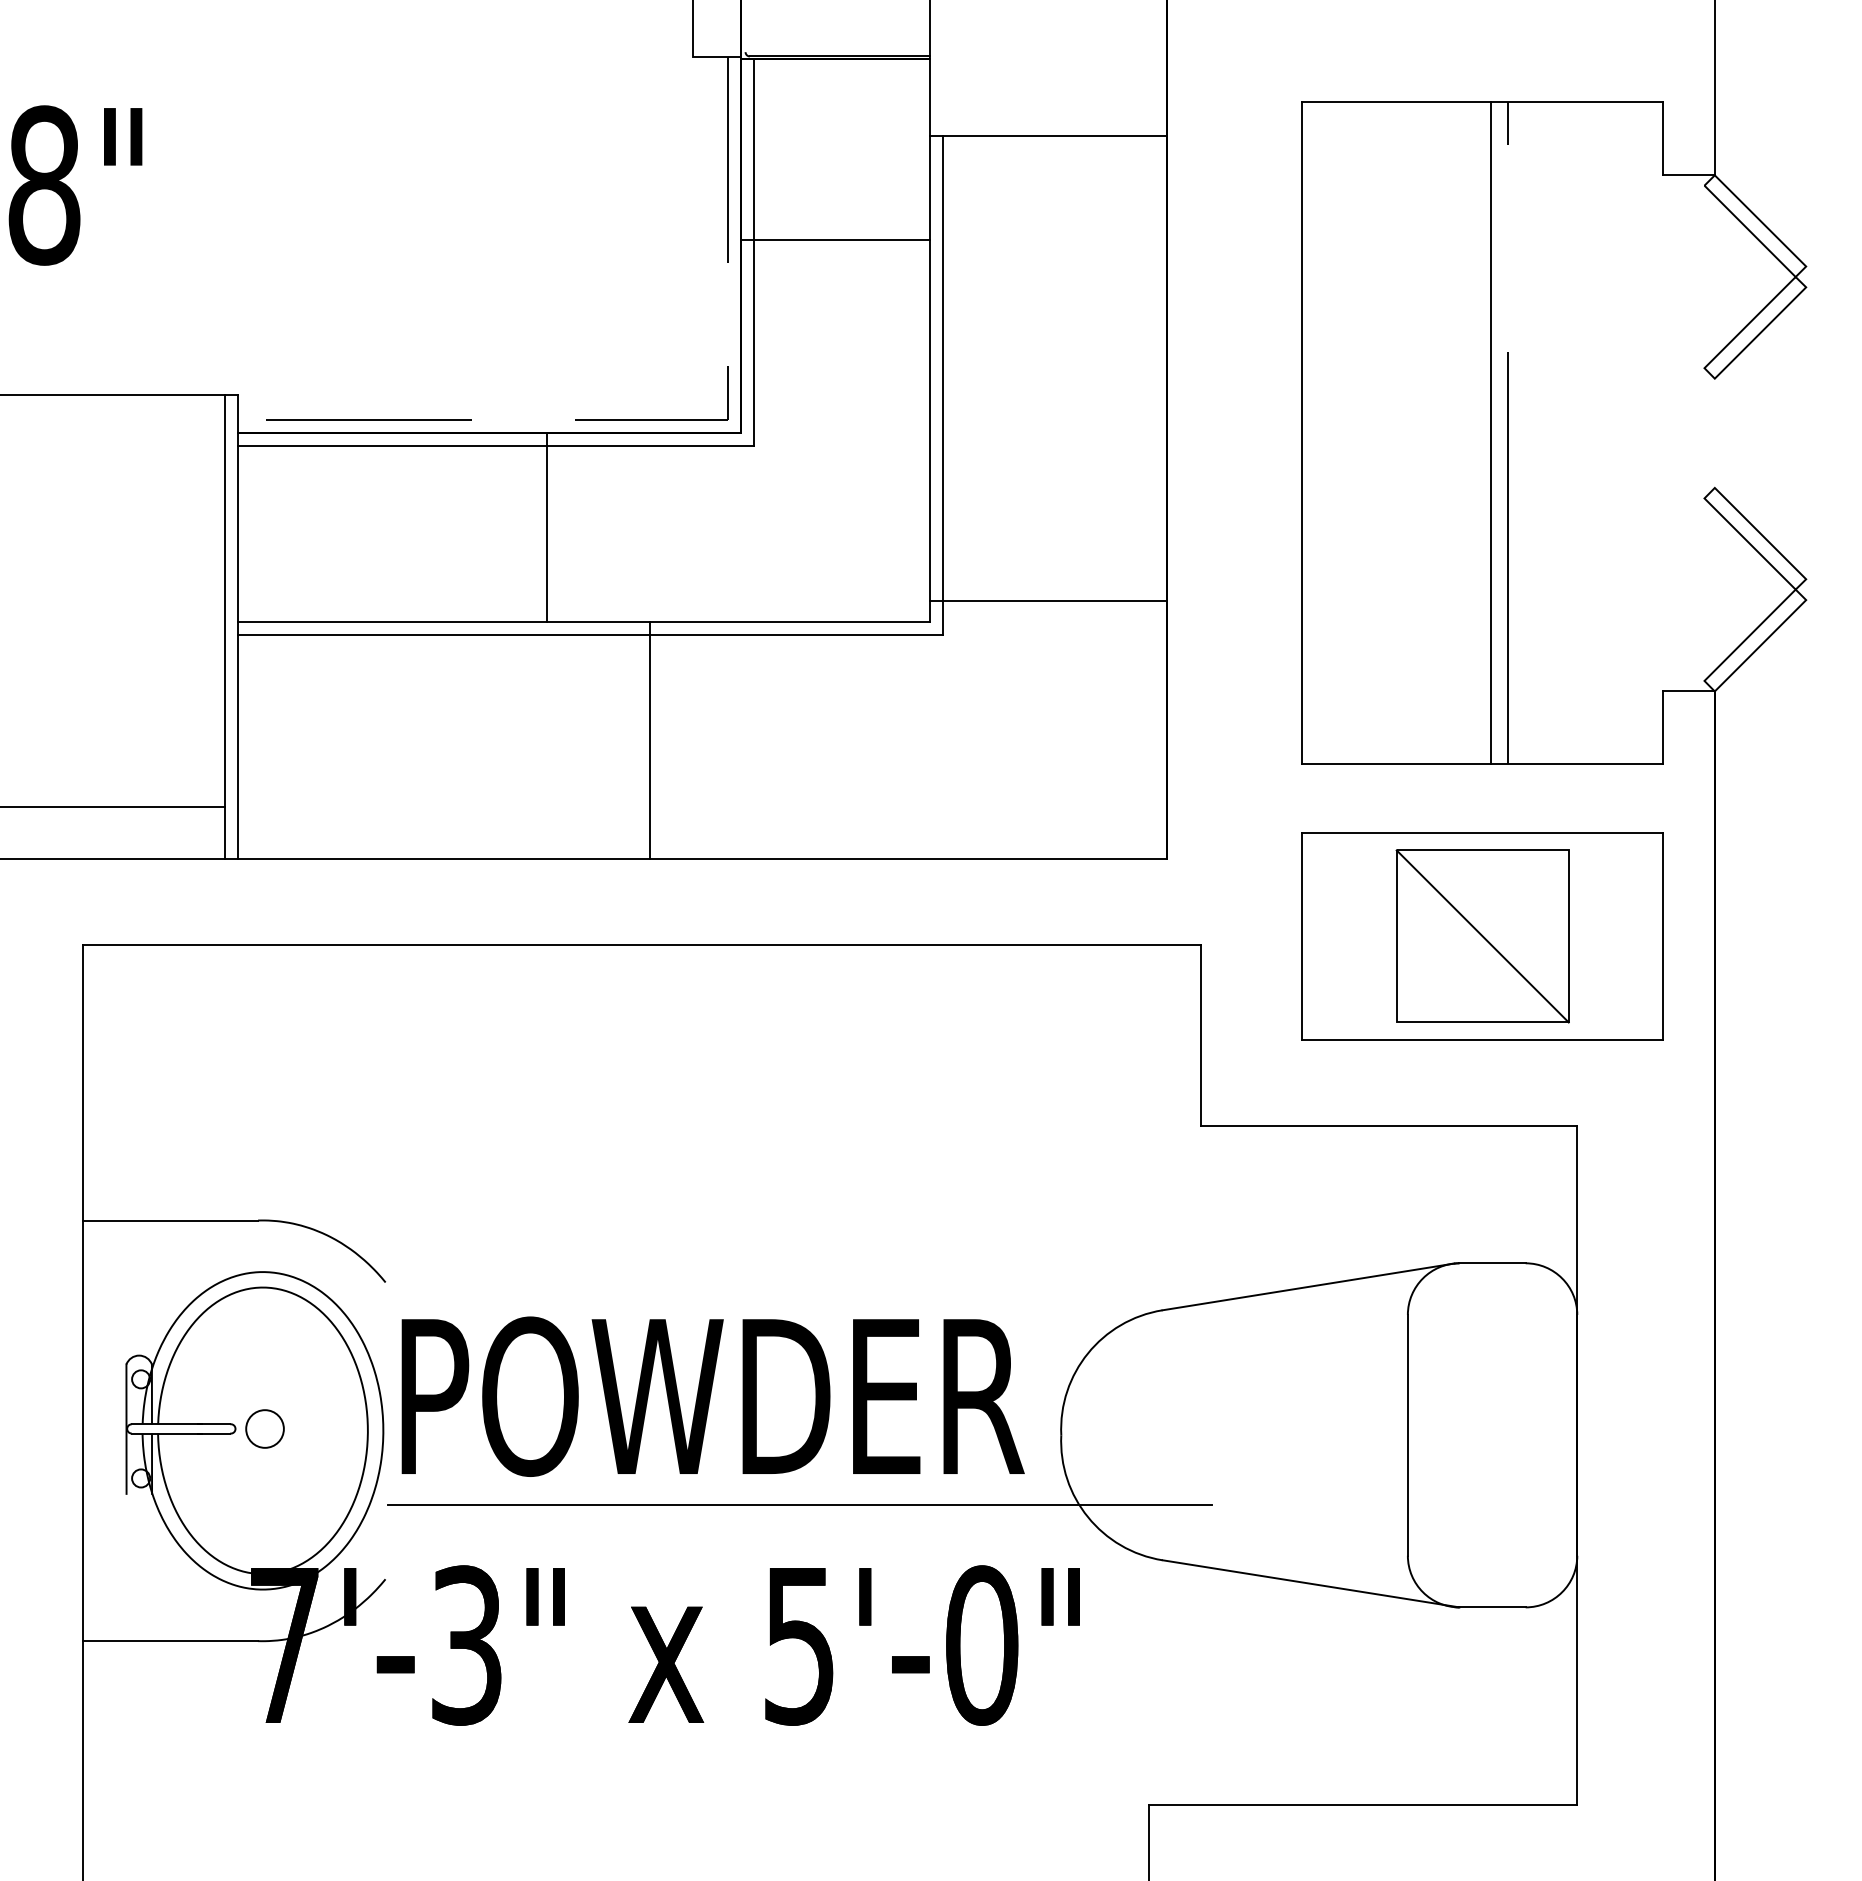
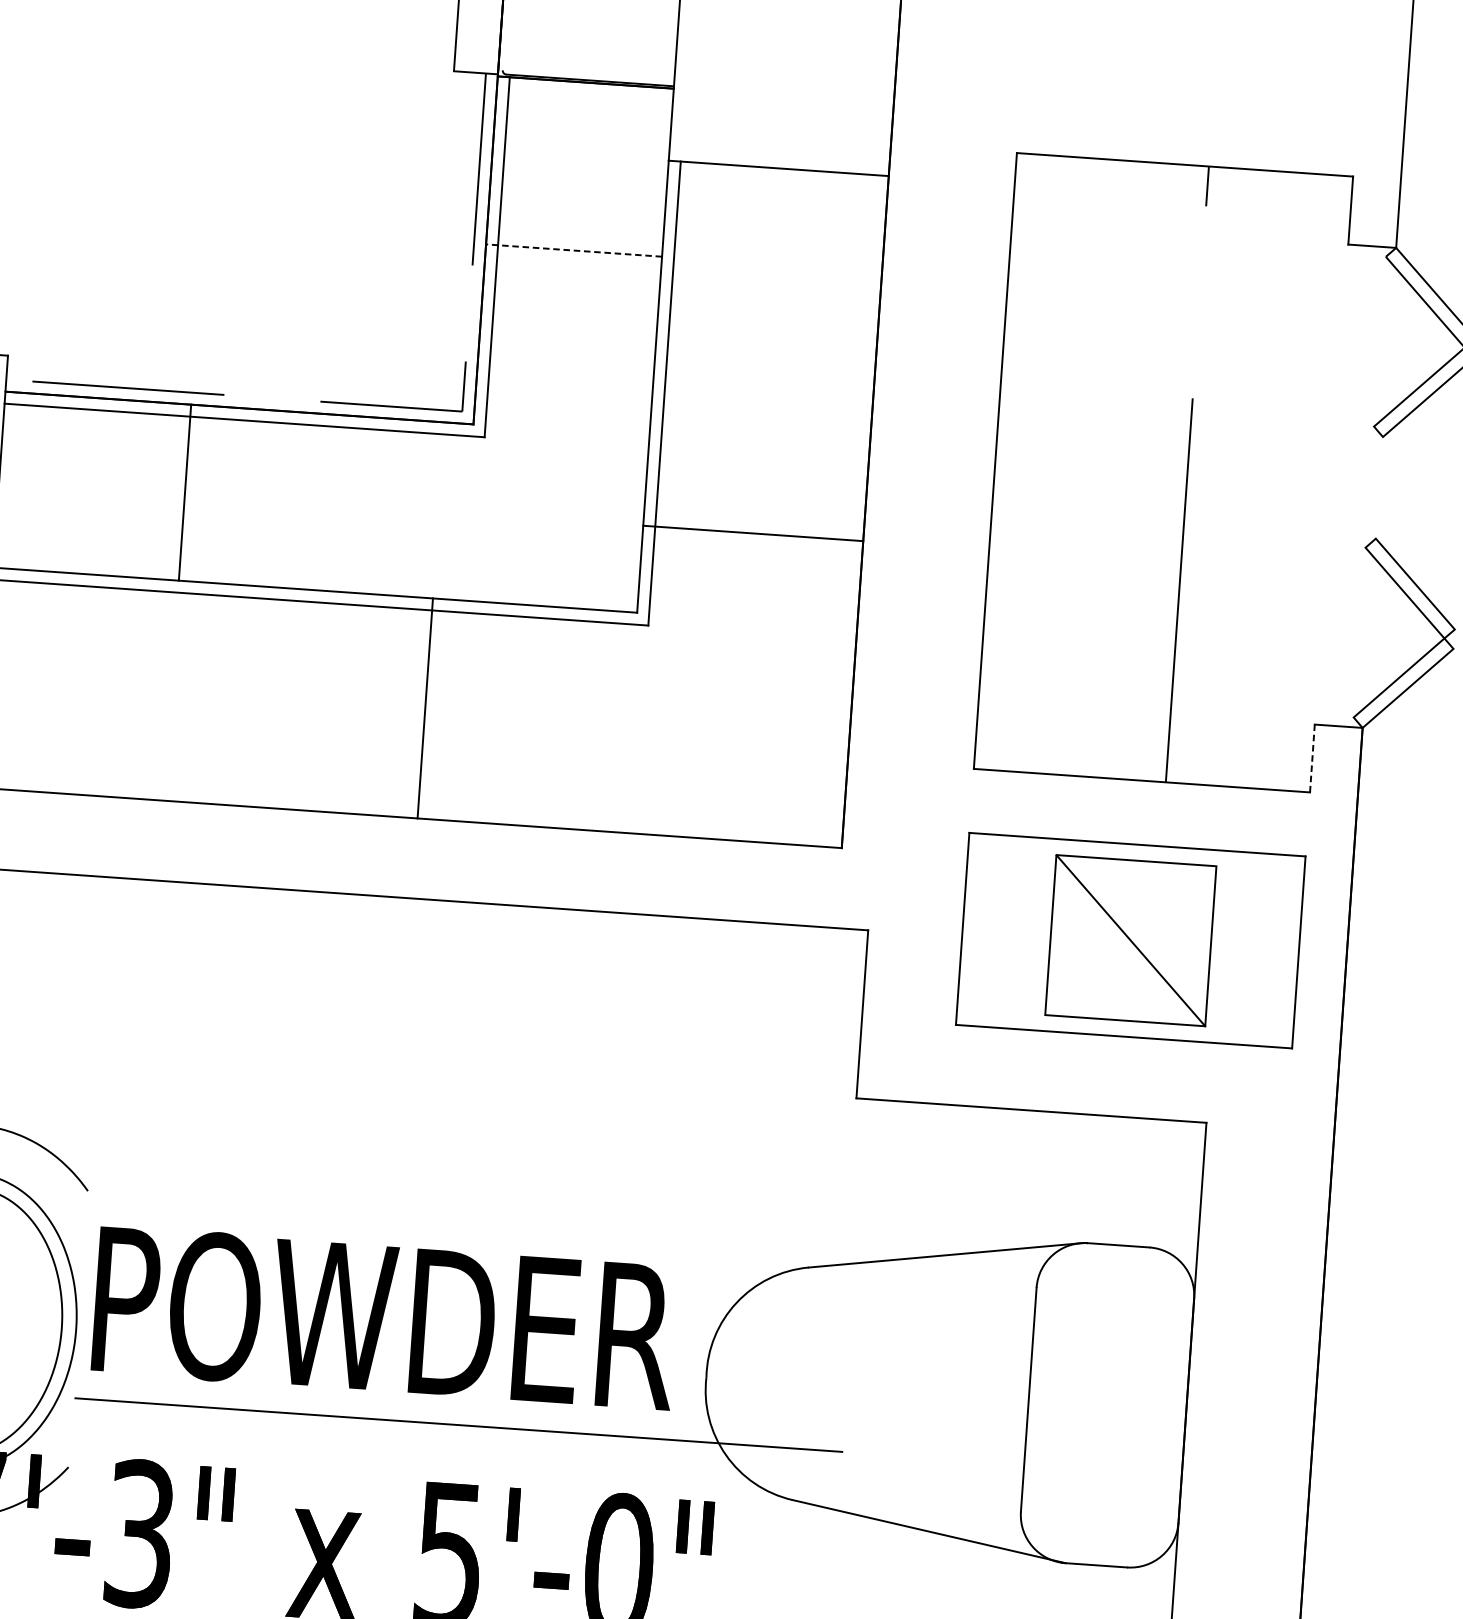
line: (835, 239) -> (574, 250), solid -> dashed
line: (1491, 433) -> (1171, 473), removed
line: (547, 527) -> (185, 492), moved
line: (1047, 600) -> (752, 532), moved
line: (1663, 727) -> (1312, 758), solid -> dashed
line: (650, 740) -> (425, 708), moved

